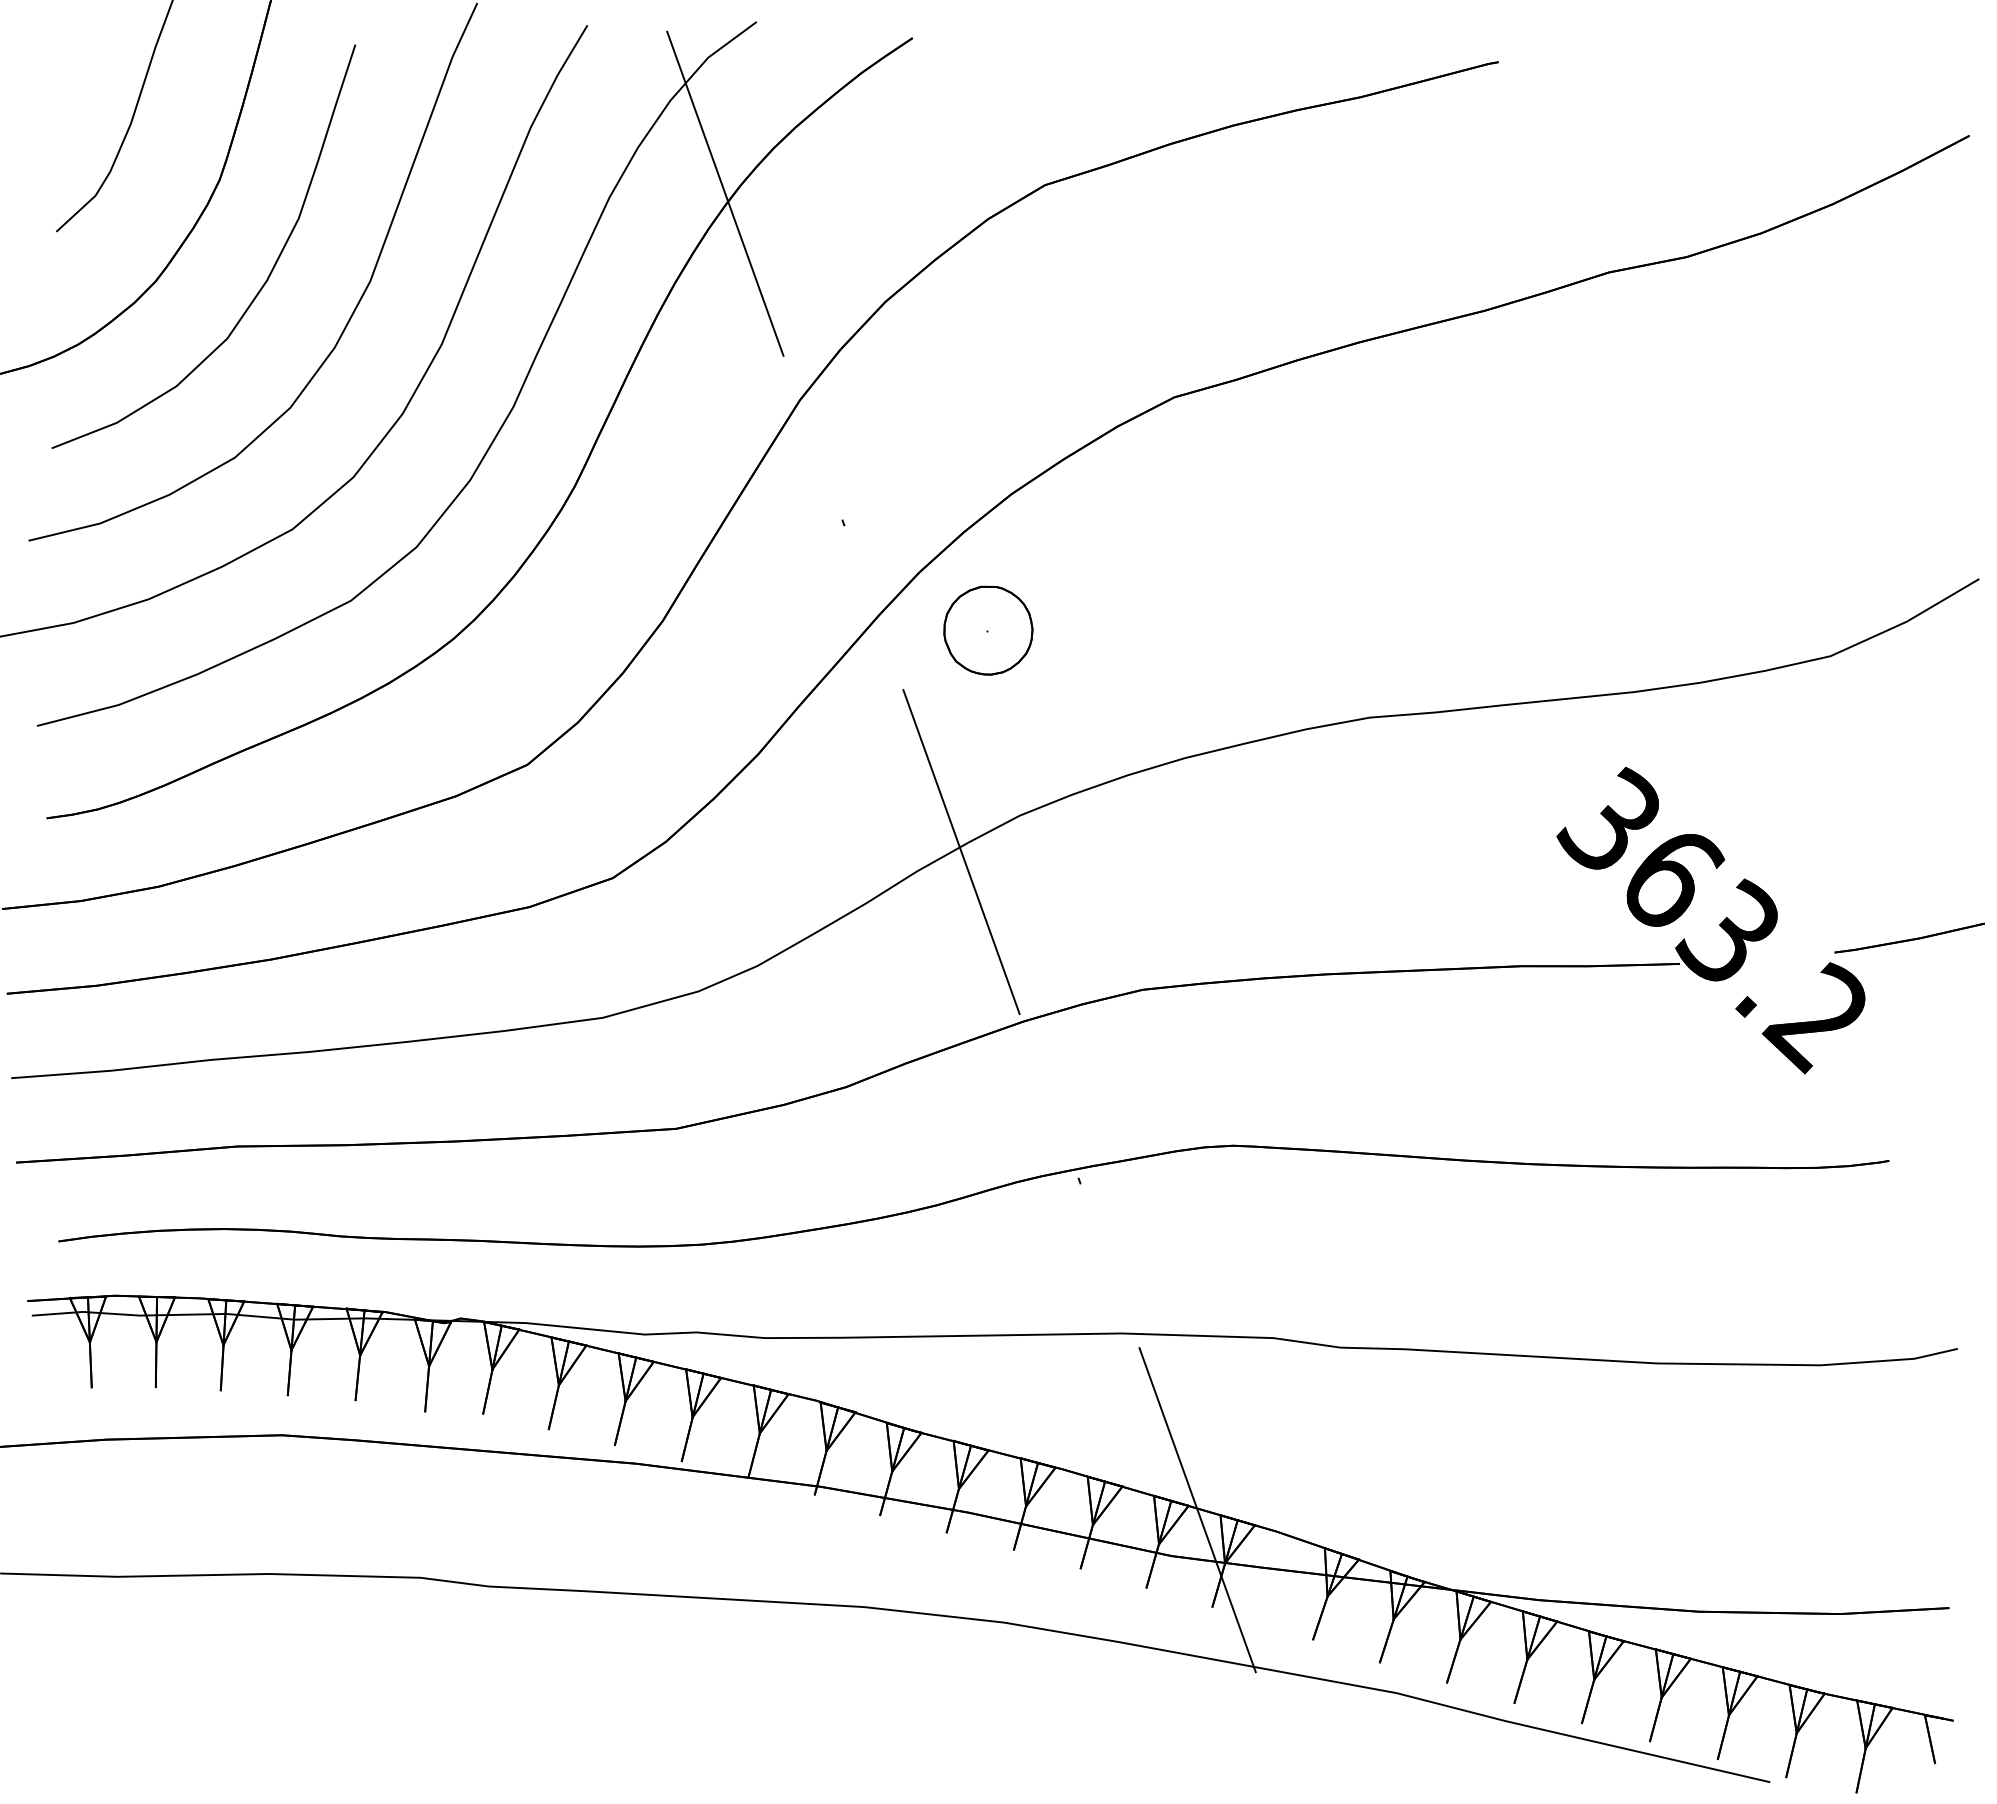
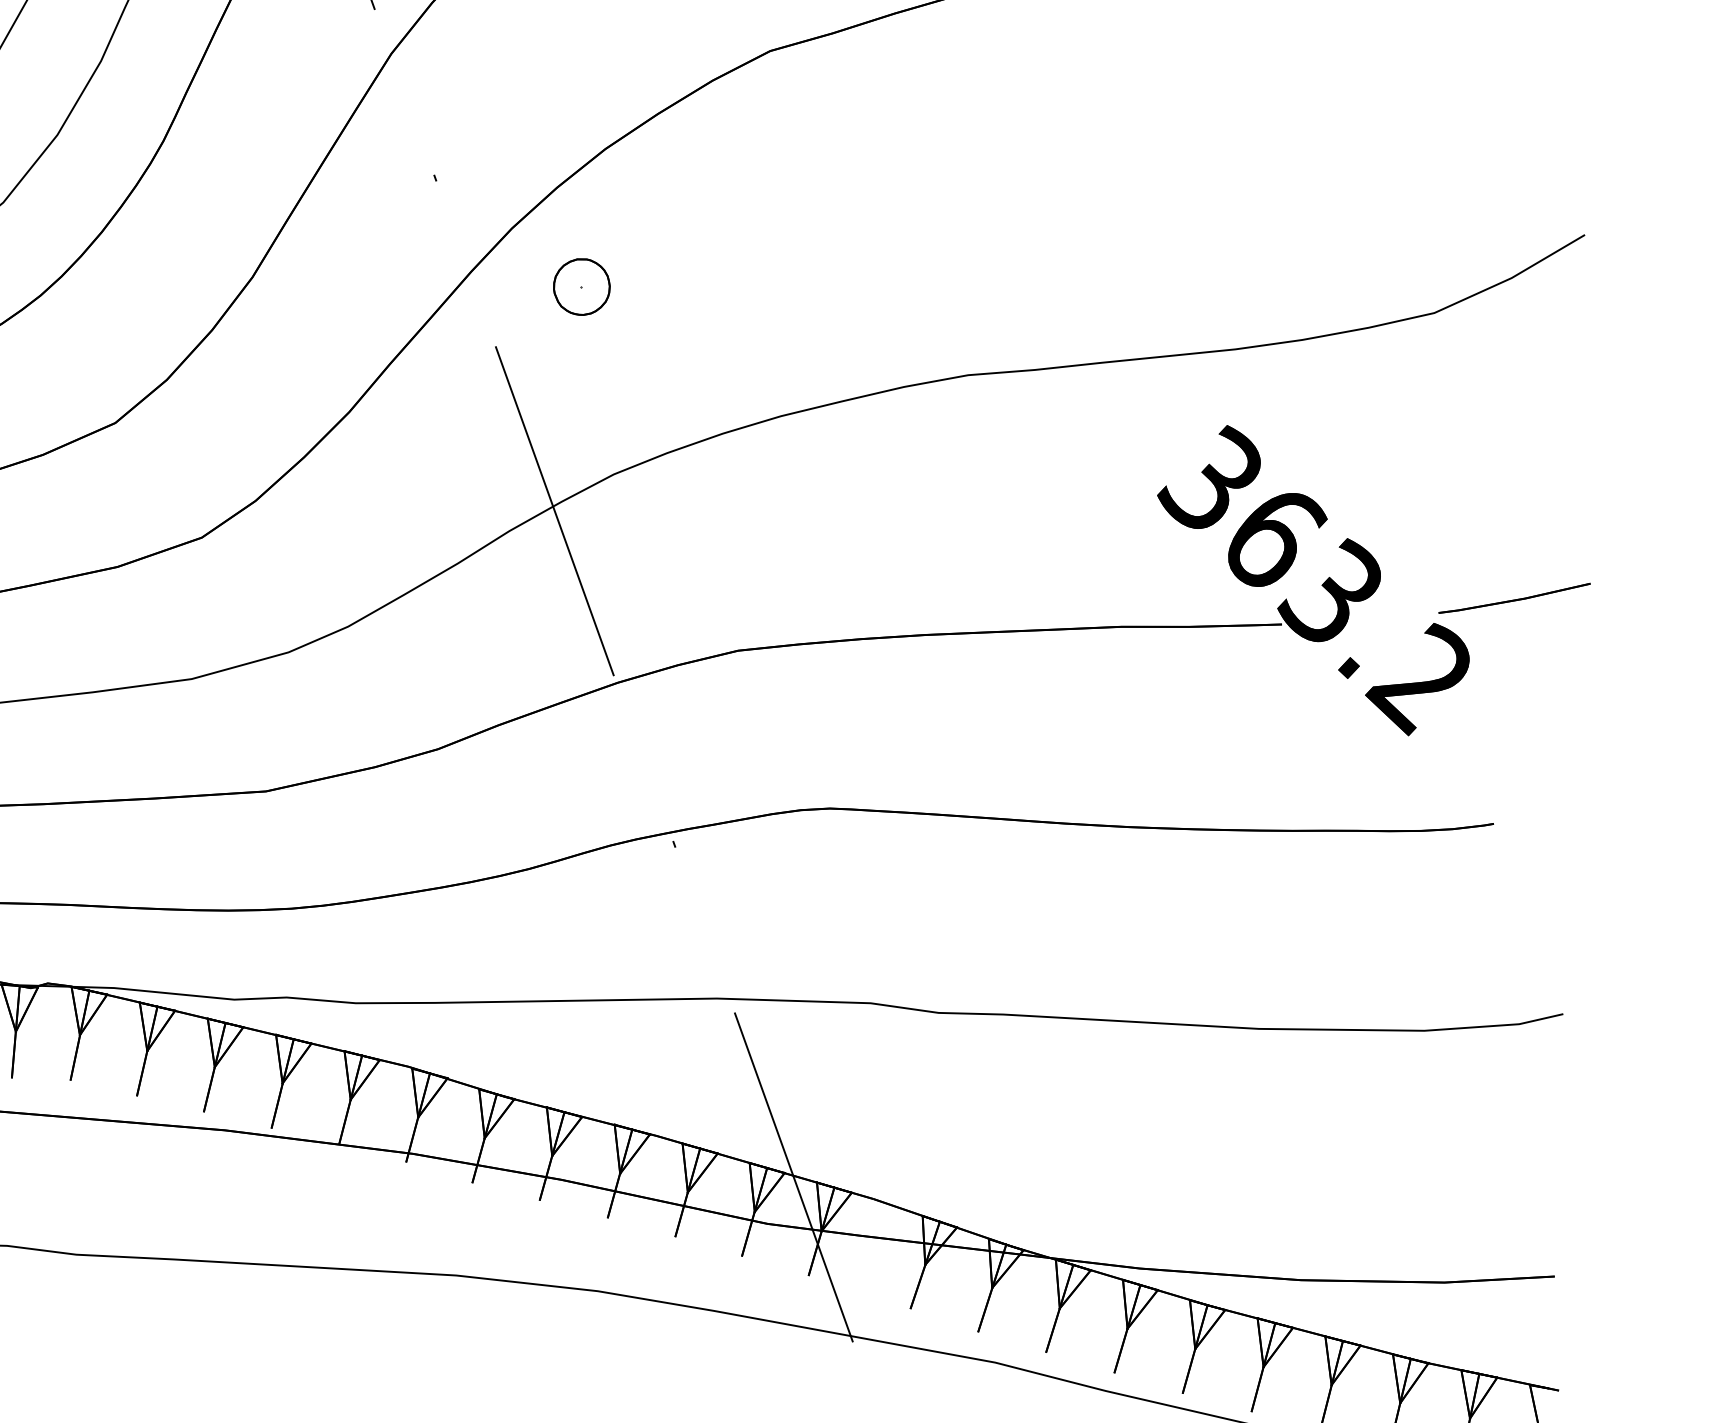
part: (987, 630) -> (581, 287), size x0.62

